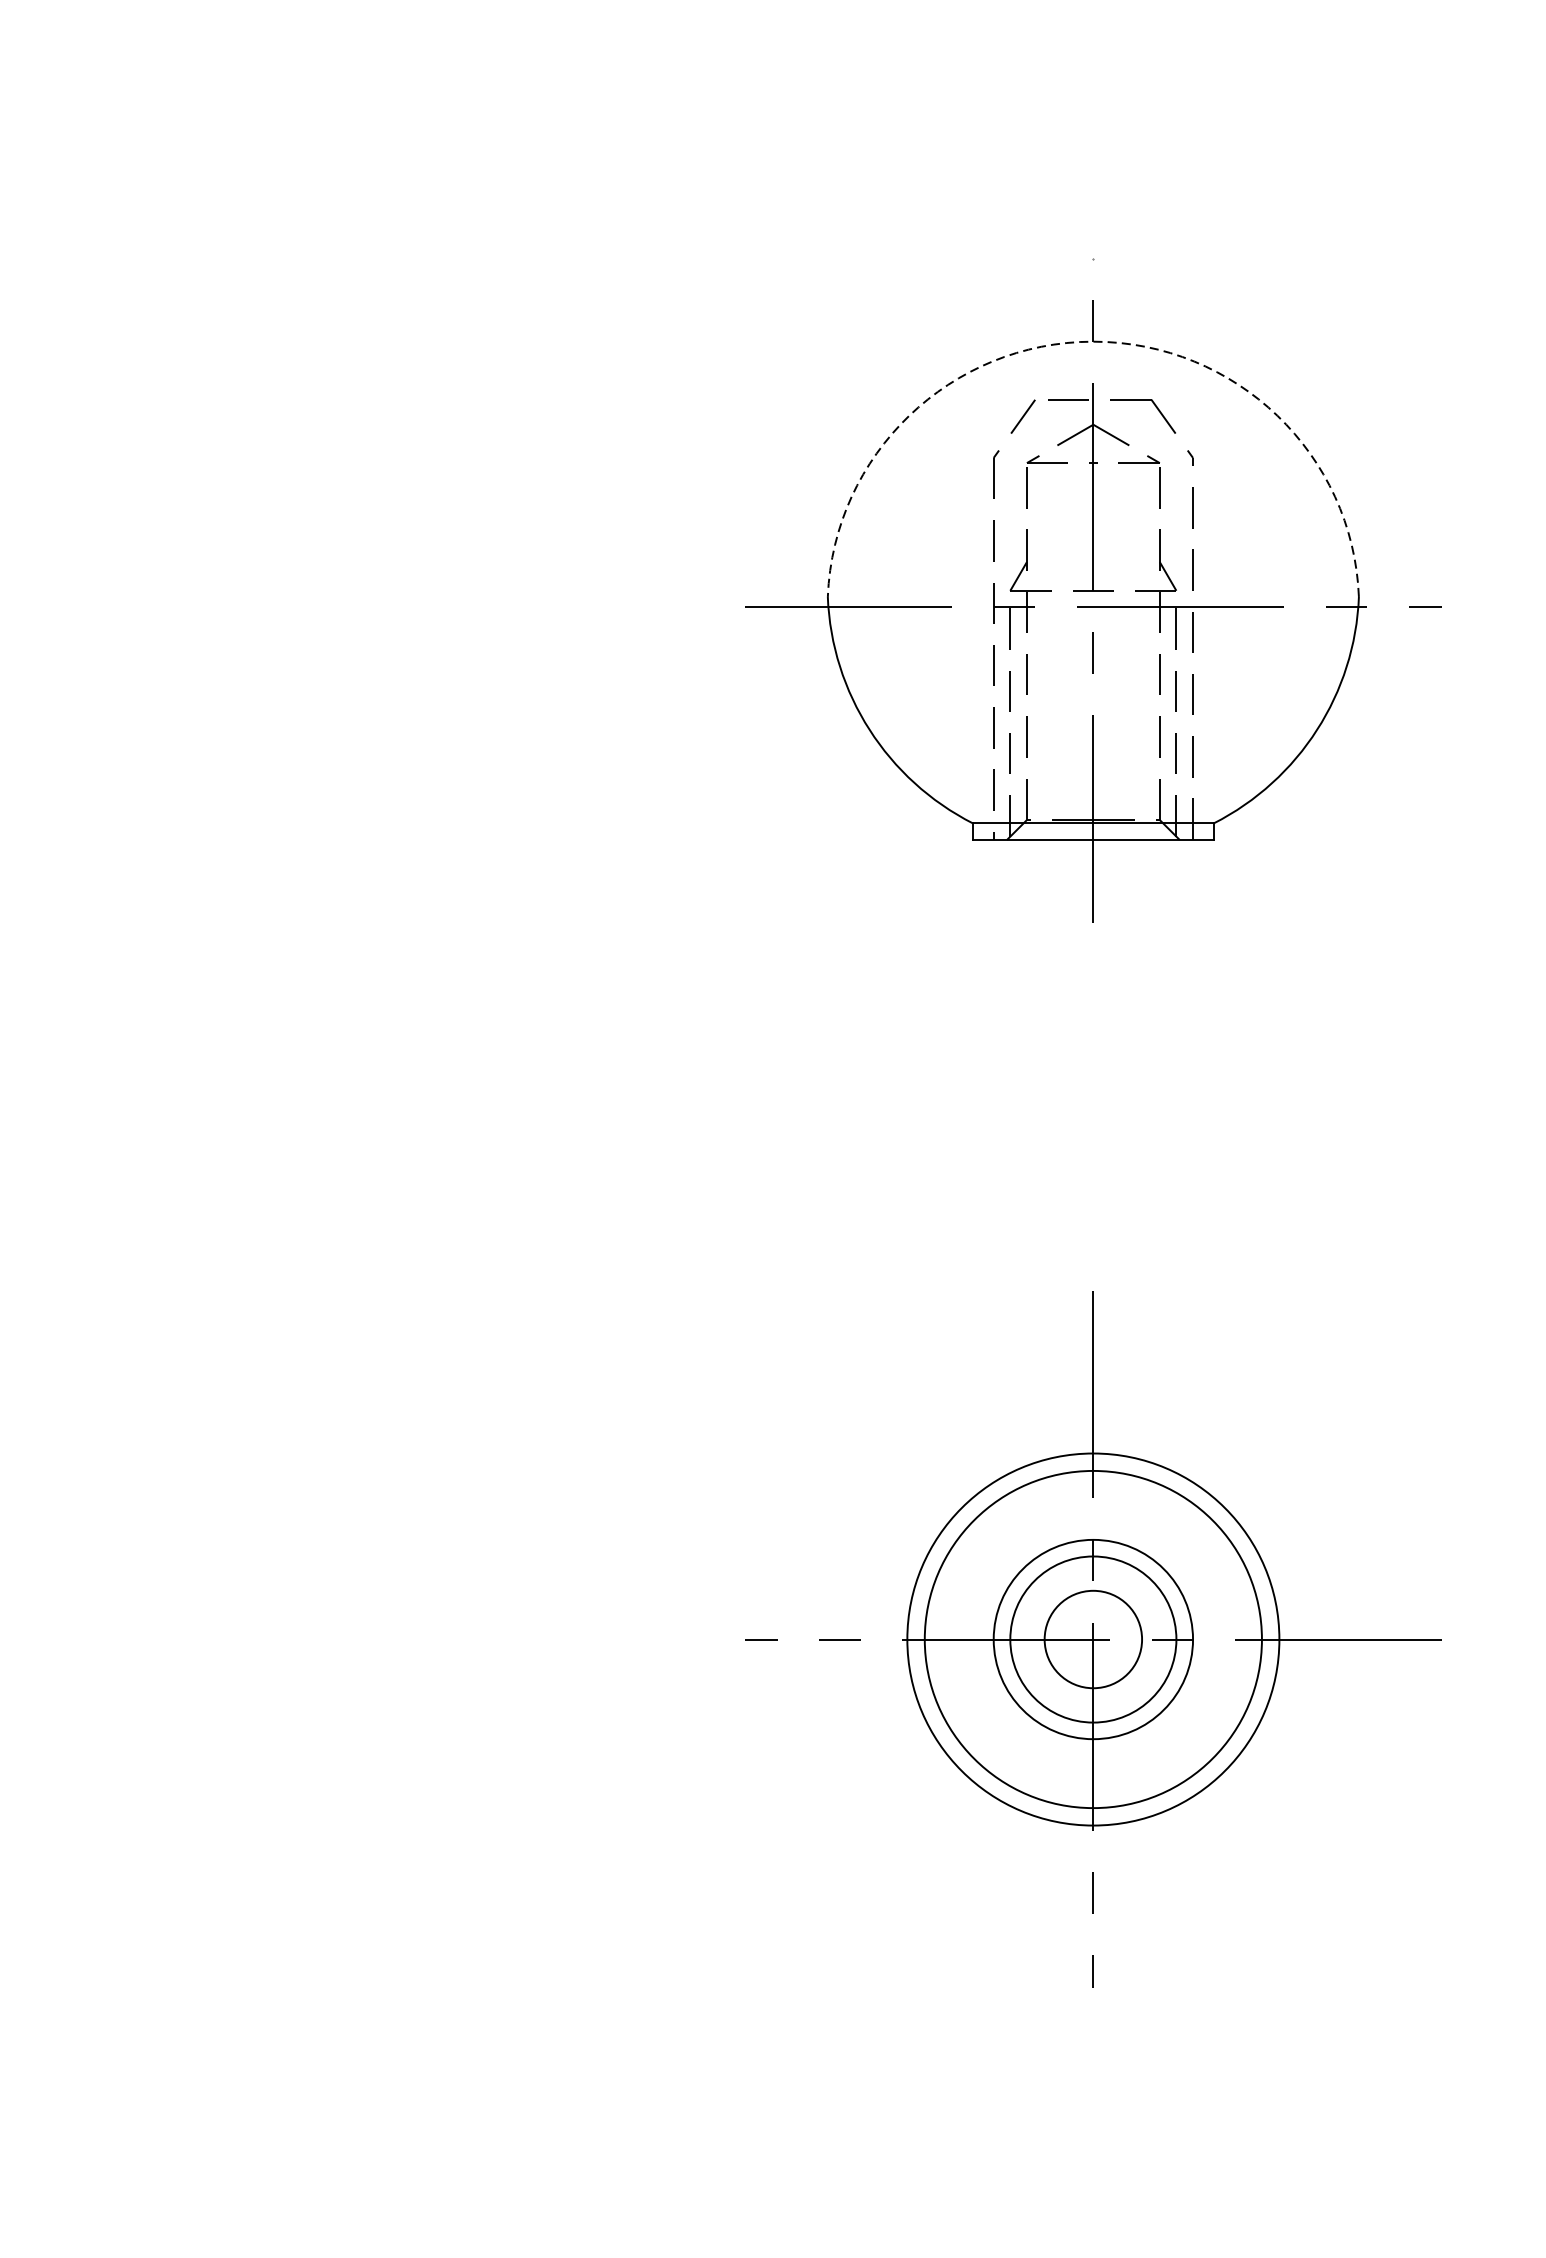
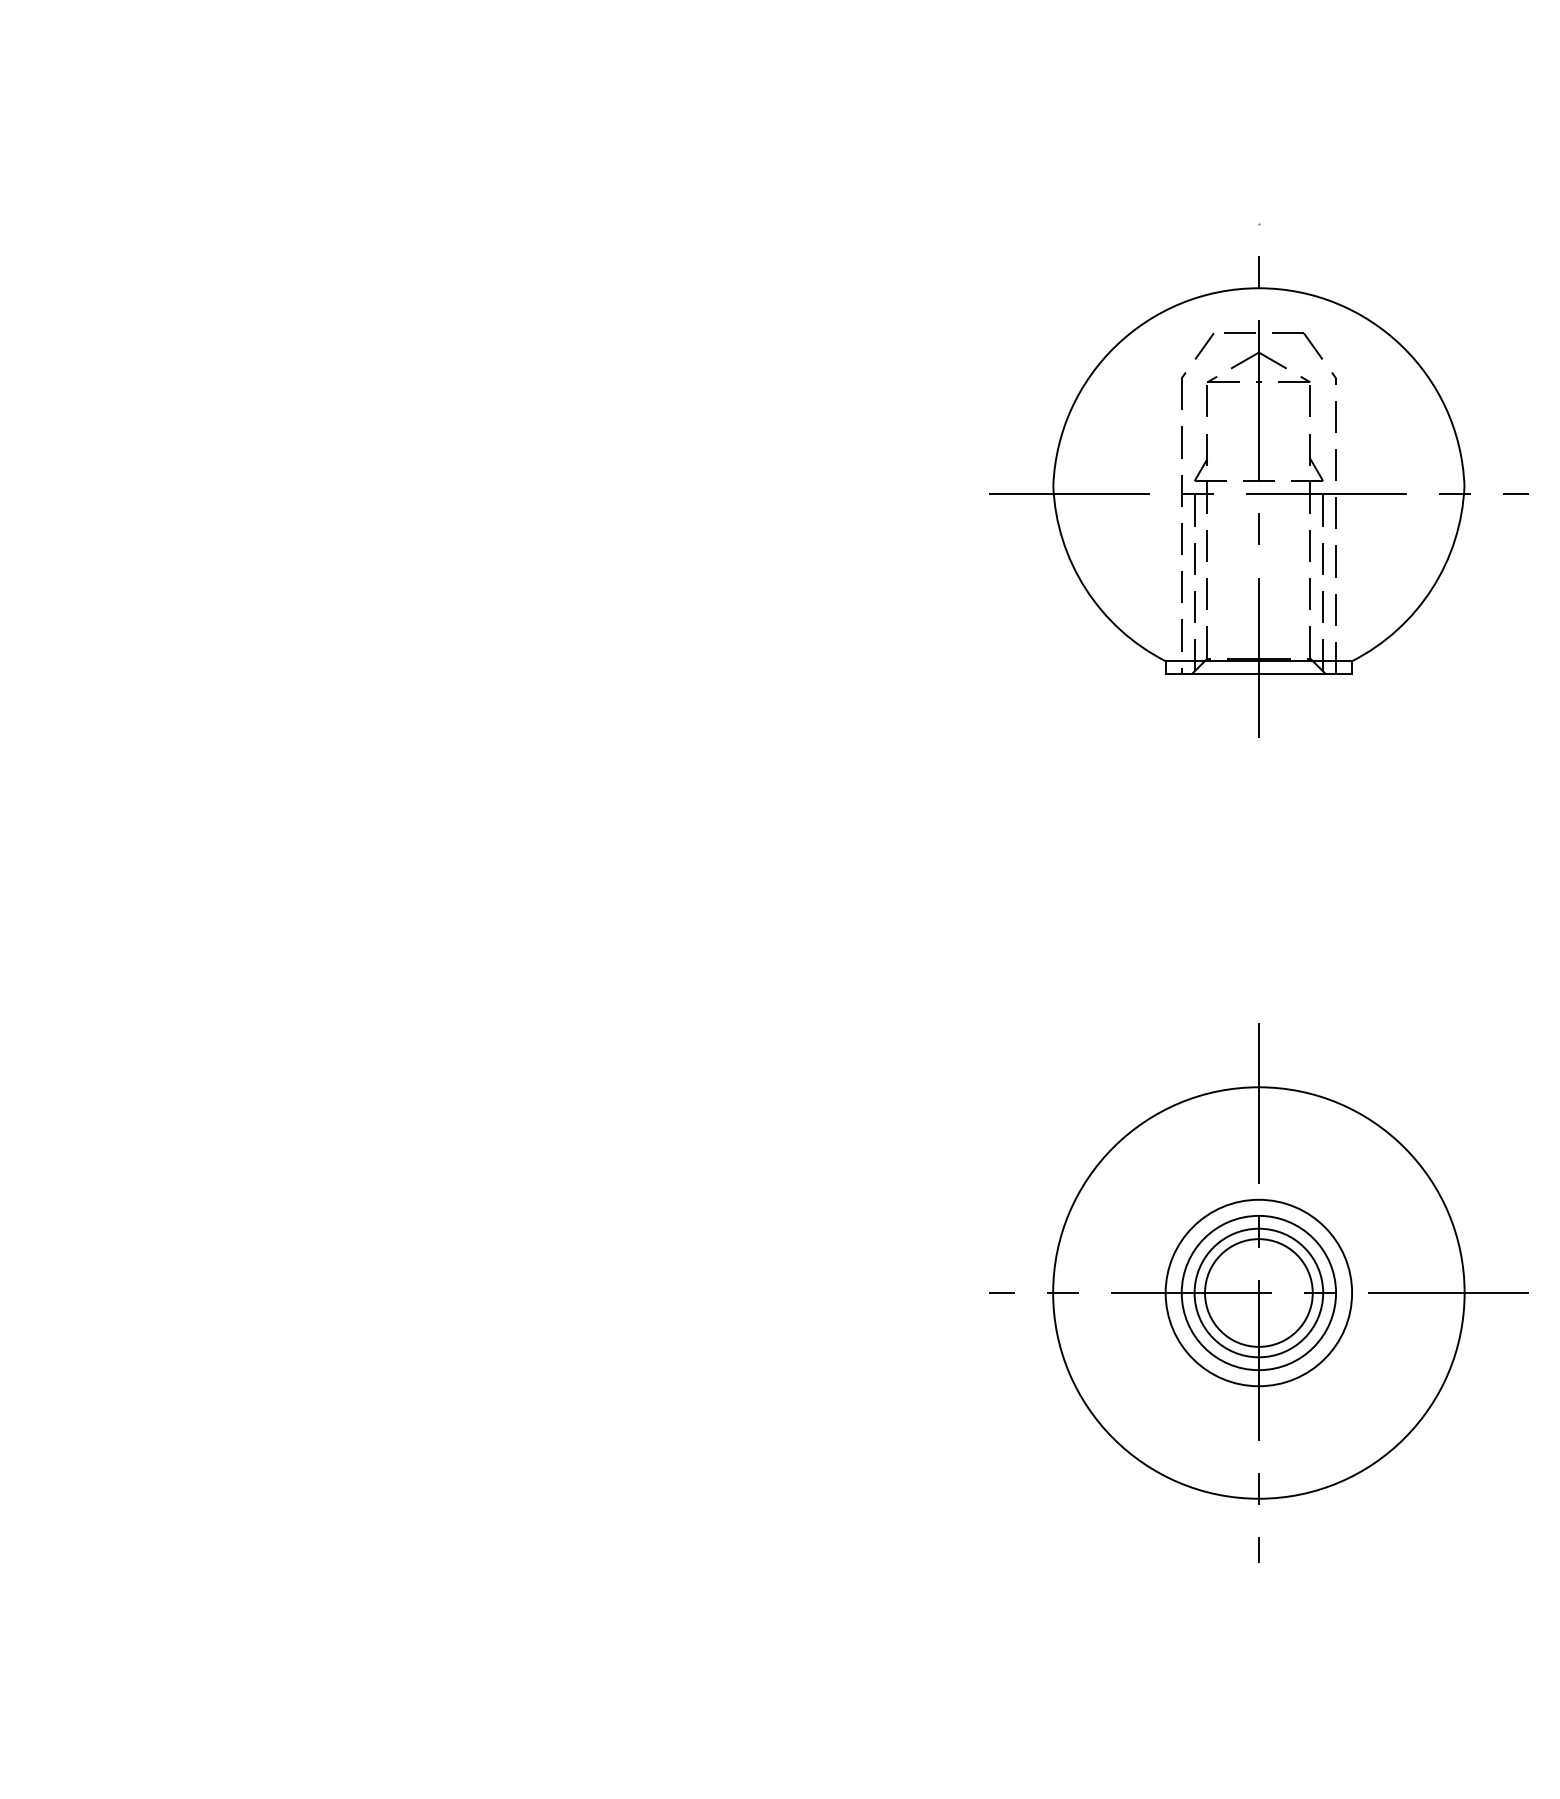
arc: (1092, 341) -> (1258, 288), dashed -> solid
circle: (1092, 1638) -> (1258, 1292), size x0.71
circle: (1092, 1638) -> (1258, 1292), size x1.43
circle: (1092, 1638) -> (1258, 1292), size x1.43

